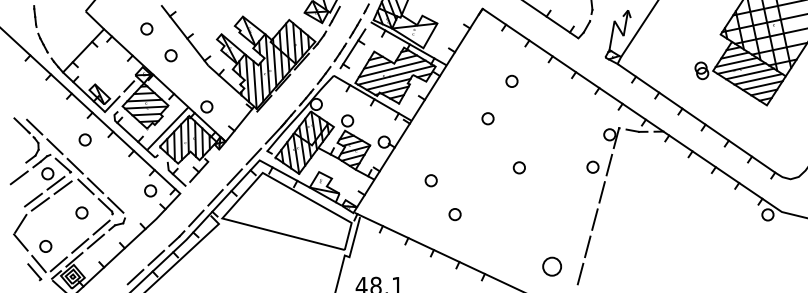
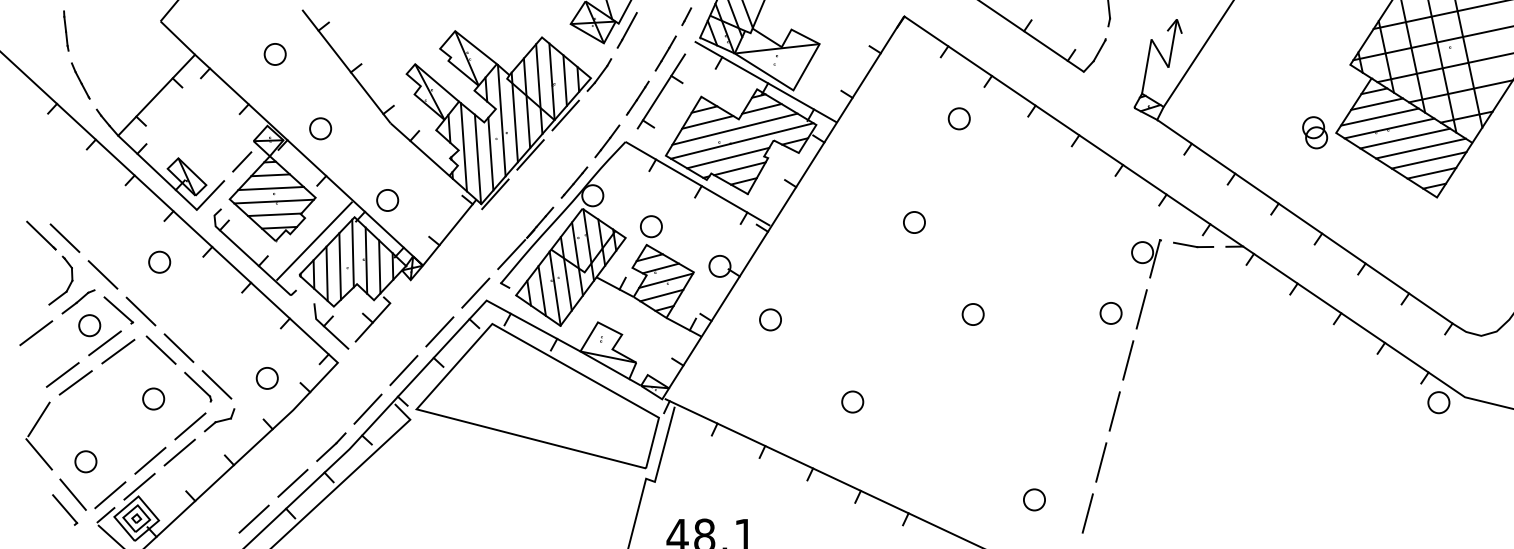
part: (170, 55) -> (319, 128), moved
part: (511, 80) -> (958, 117), moved
part: (430, 180) -> (769, 319), moved
part: (150, 190) -> (267, 377), moved
part: (551, 266) -> (1033, 499), size x0.62

